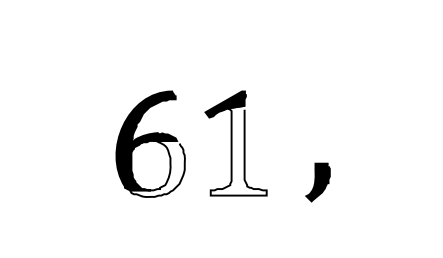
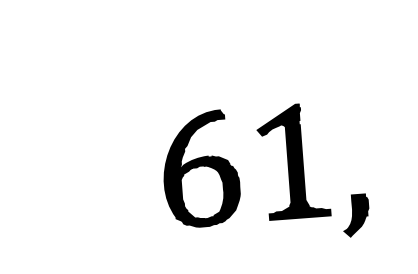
fill: (238, 150) -> (296, 168), added
fill: (157, 168) -> (210, 194), added
part: (317, 182) -> (355, 215), moved

